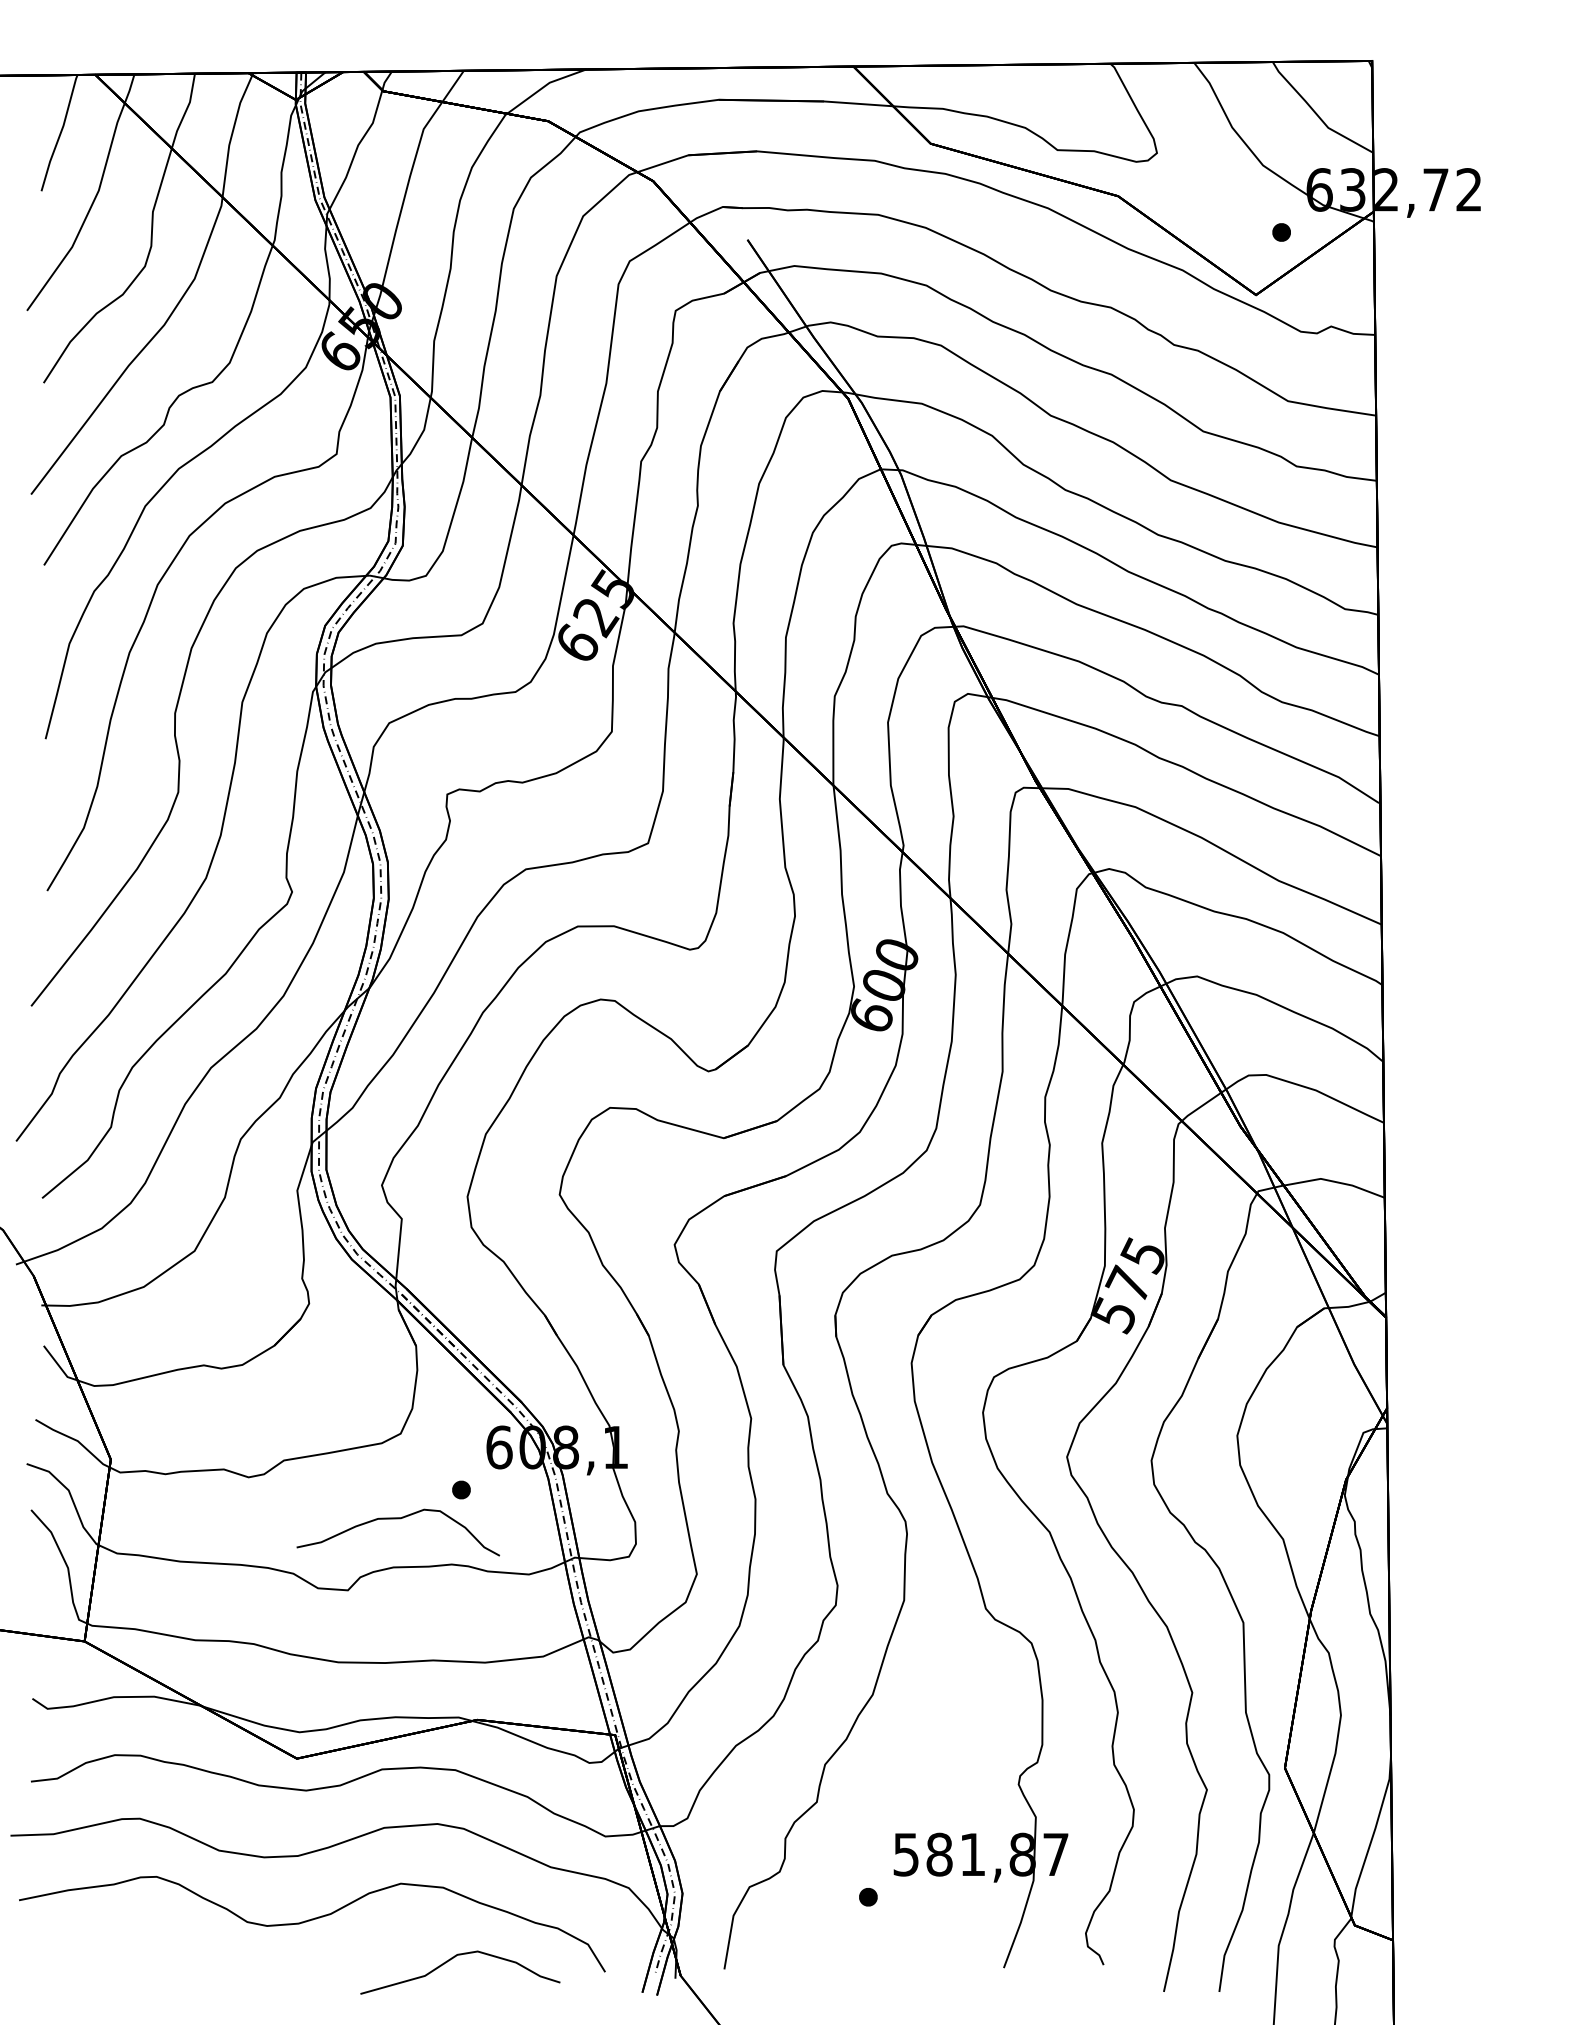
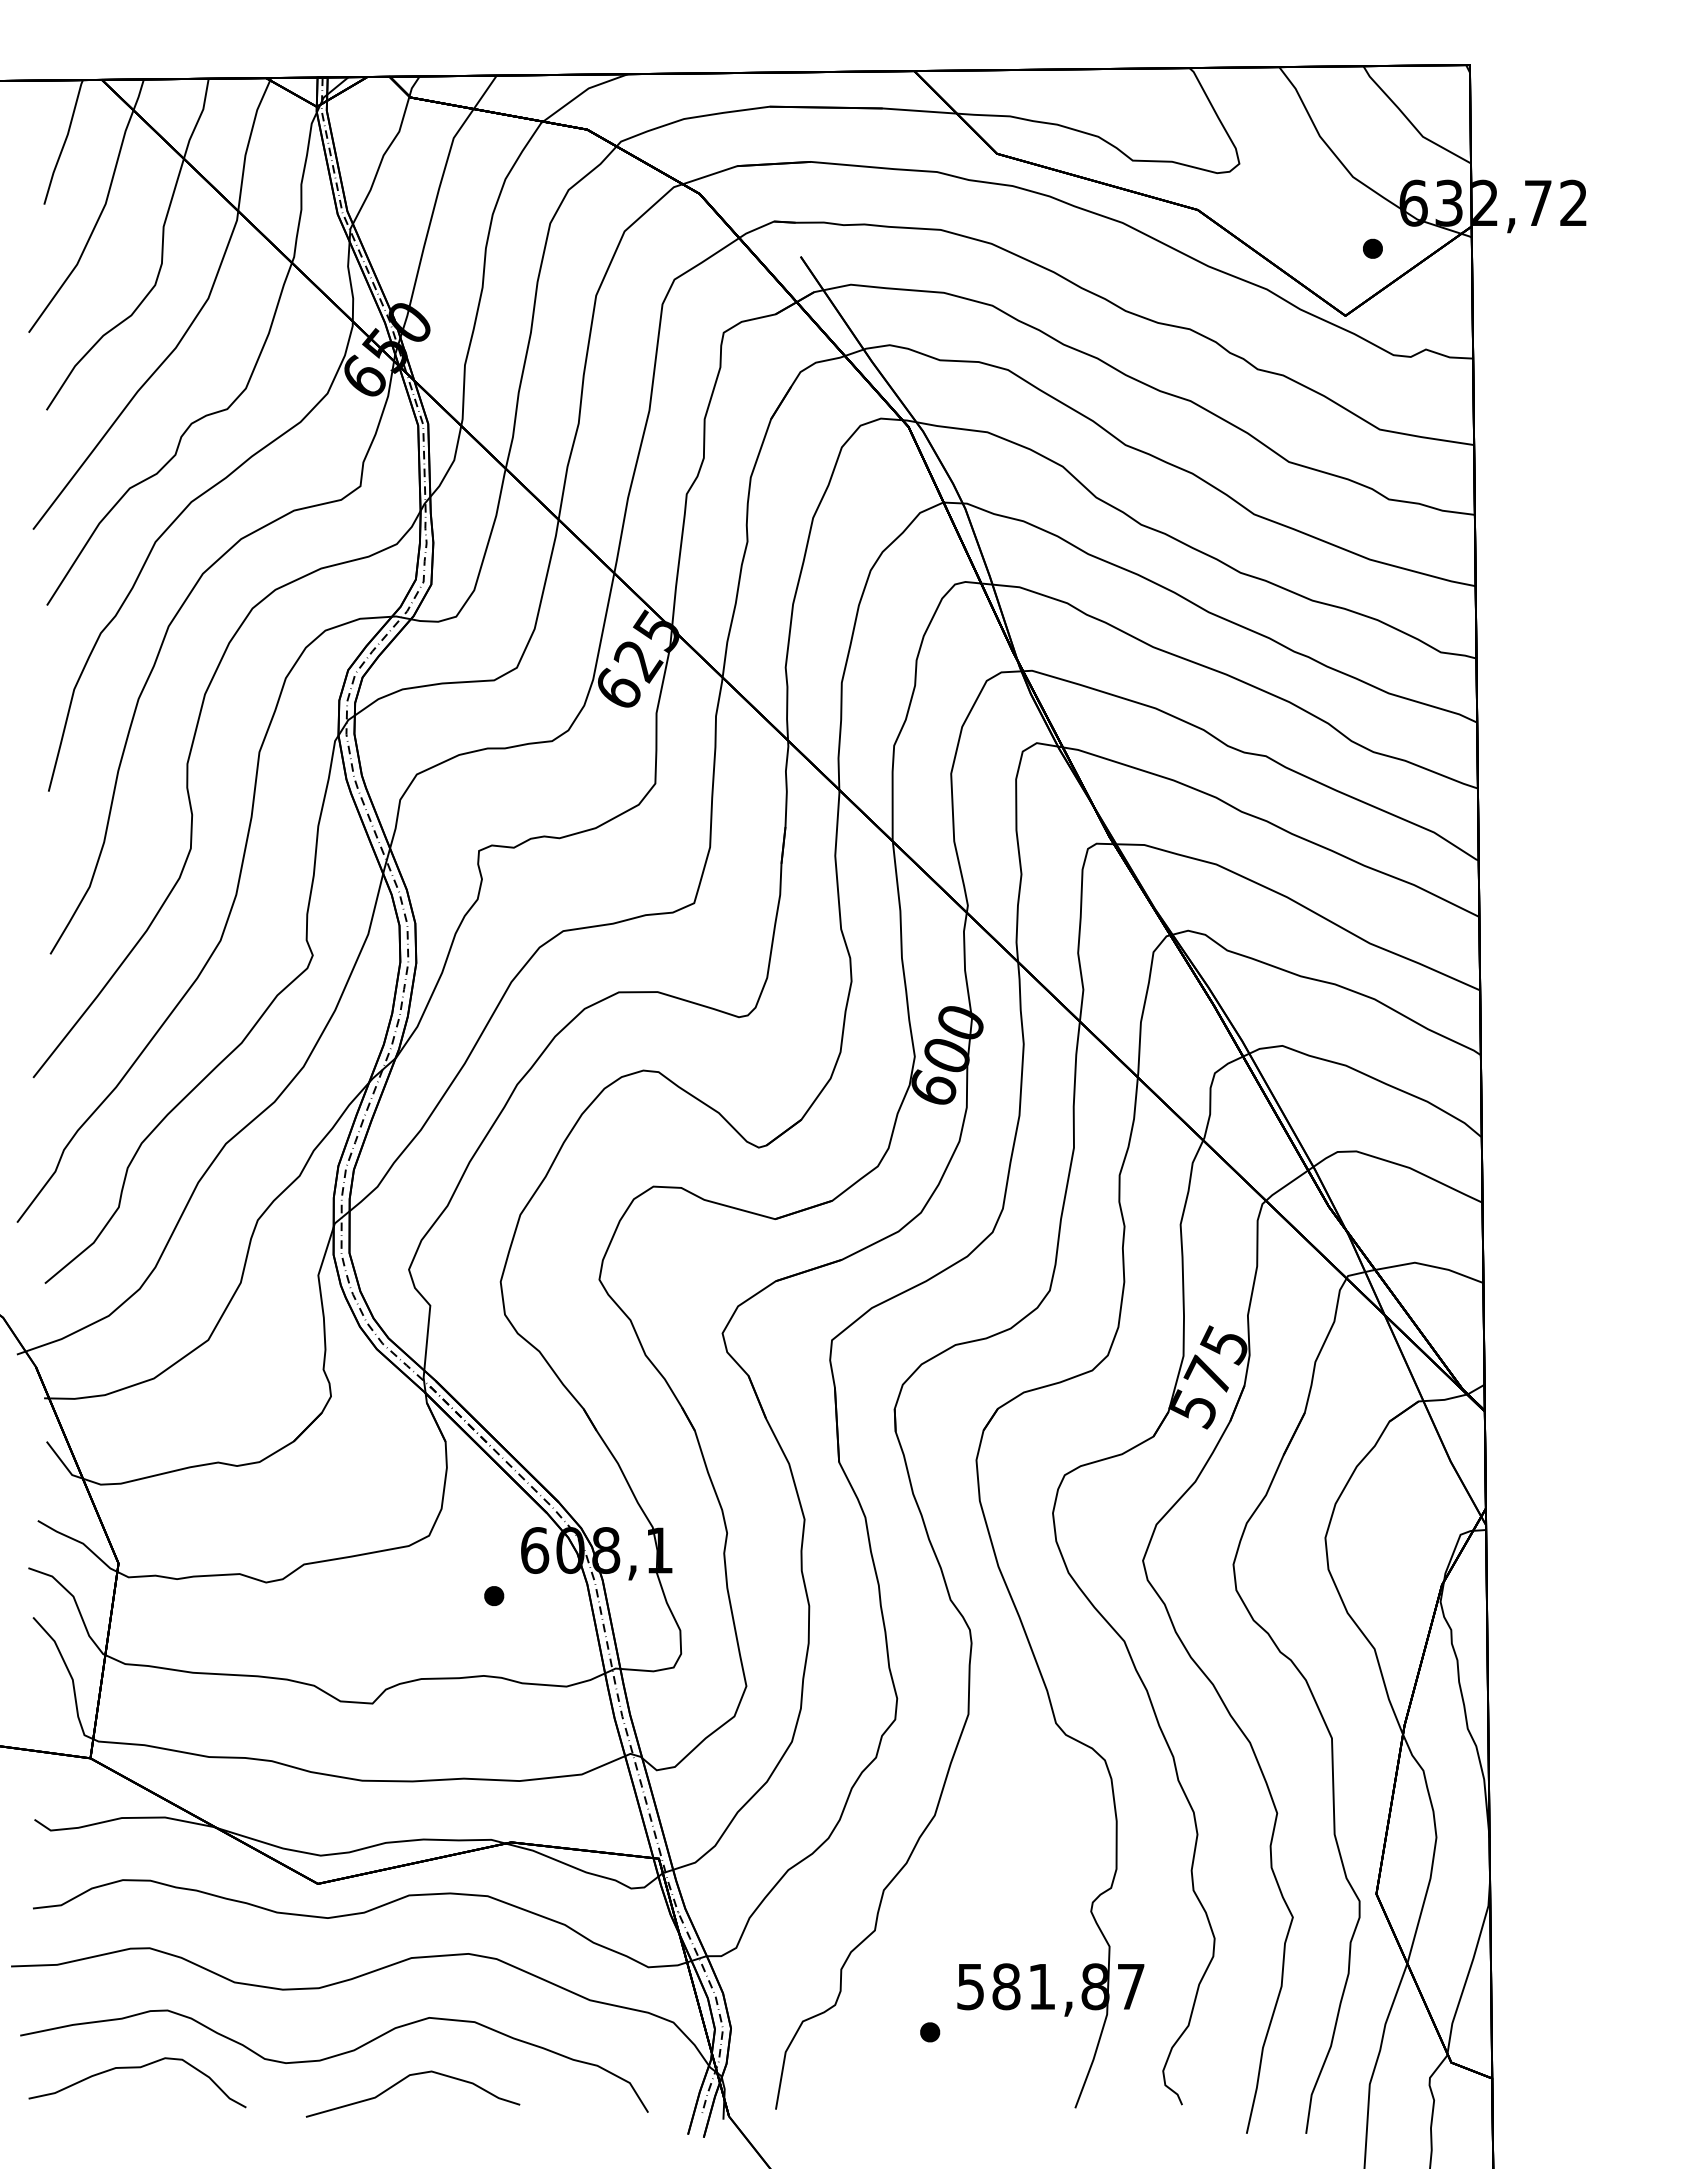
curve: (398, 1519) -> (137, 2068), moved
curve: (453, 1958) -> (405, 2079), moved

